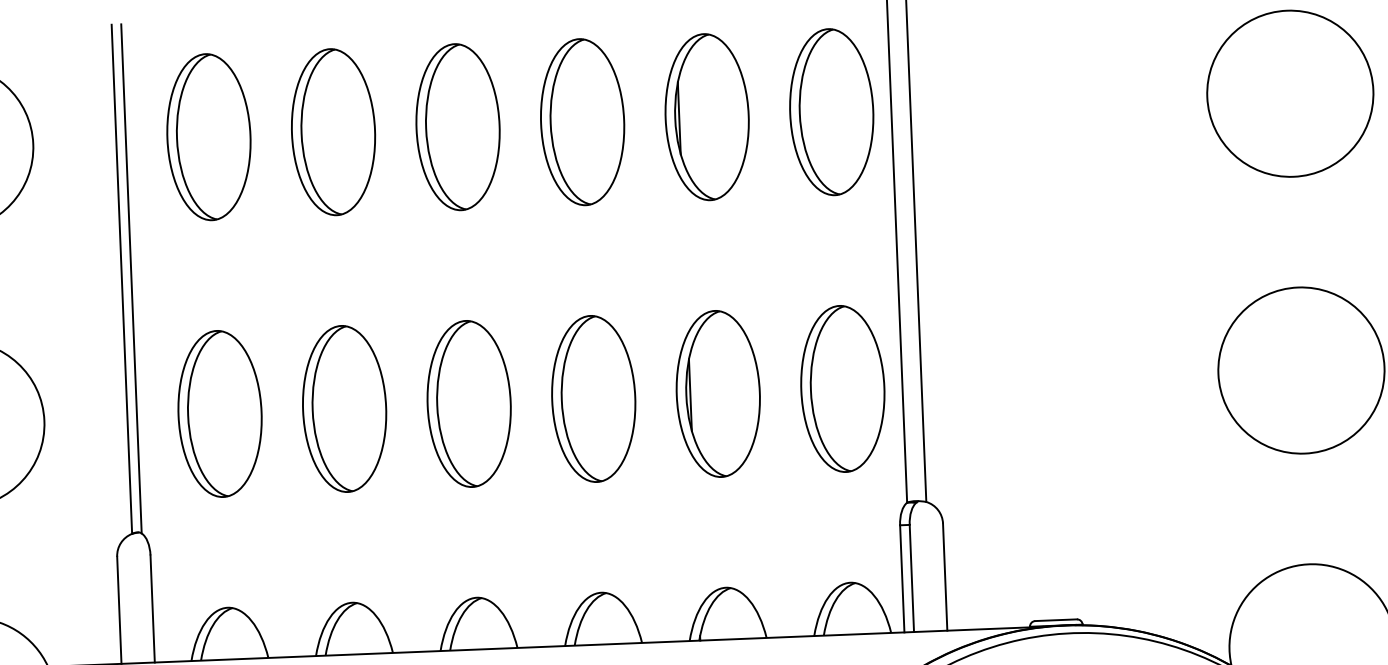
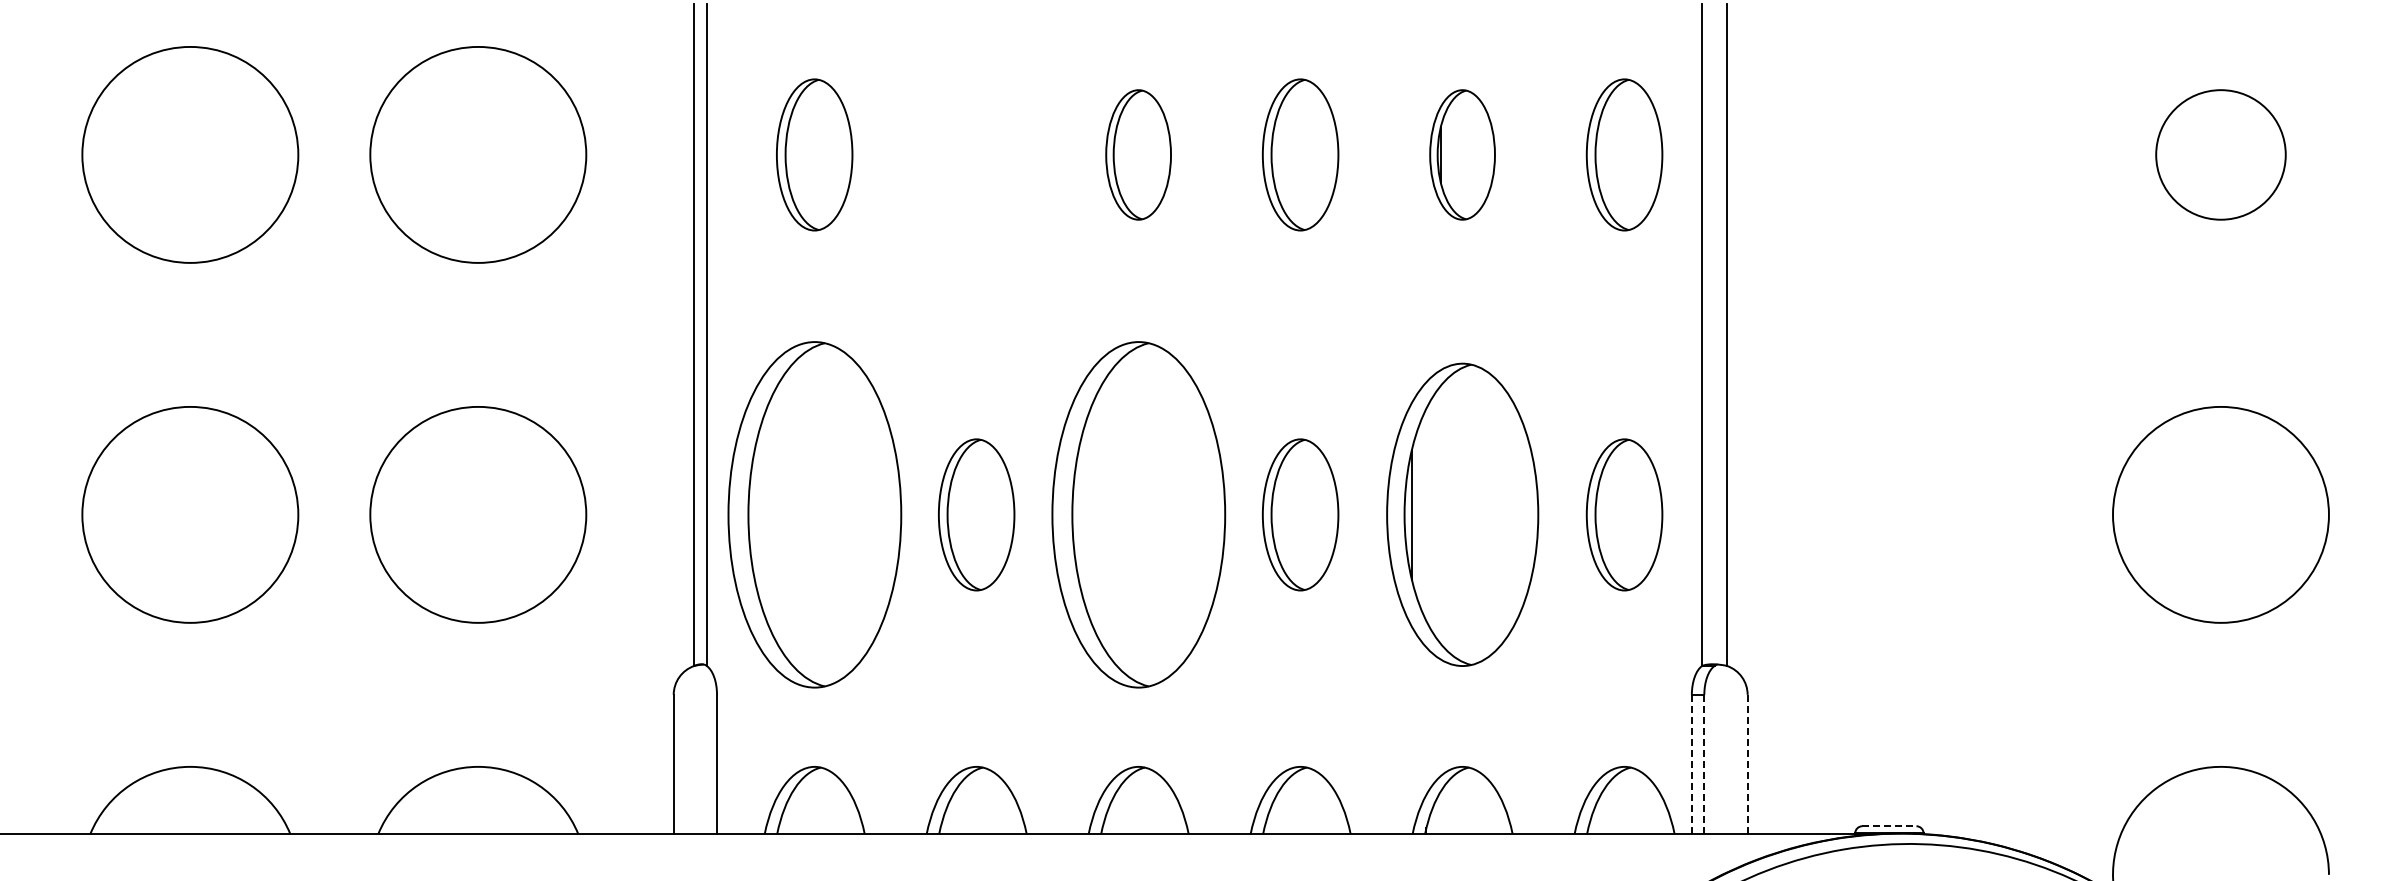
circle: (1289, 93) -> (2220, 154), size x0.6
part: (831, 111) -> (1624, 154), size x0.7
part: (707, 116) -> (1462, 154), size x0.6
part: (582, 121) -> (1300, 154), size x0.7
part: (457, 126) -> (1138, 154), size x0.6
part: (333, 131) -> (976, 154), removed
part: (208, 136) -> (814, 154), size x0.7
part: (842, 388) -> (1624, 514), size x0.7
part: (718, 393) -> (1462, 514), size x1.4
part: (593, 398) -> (1300, 514), size x0.7
part: (469, 403) -> (1138, 514), size x1.6
part: (344, 408) -> (976, 514), size x0.7
part: (219, 413) -> (814, 514), size x1.6
line: (945, 577) -> (1747, 764), solid -> dashed
line: (902, 578) -> (1691, 764), solid -> dashed
line: (911, 578) -> (1704, 764), solid -> dashed
line: (1056, 620) -> (1889, 826), solid -> dashed

